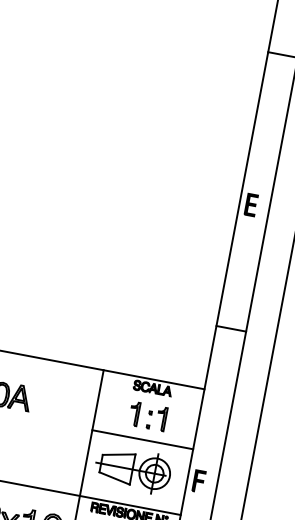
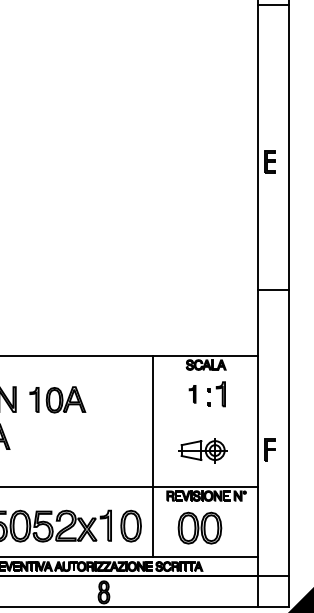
part: (134, 414) -> (192, 394), size x0.7
line: (142, 439) -> (205, 418), removed
part: (132, 469) -> (201, 450), size x0.6

